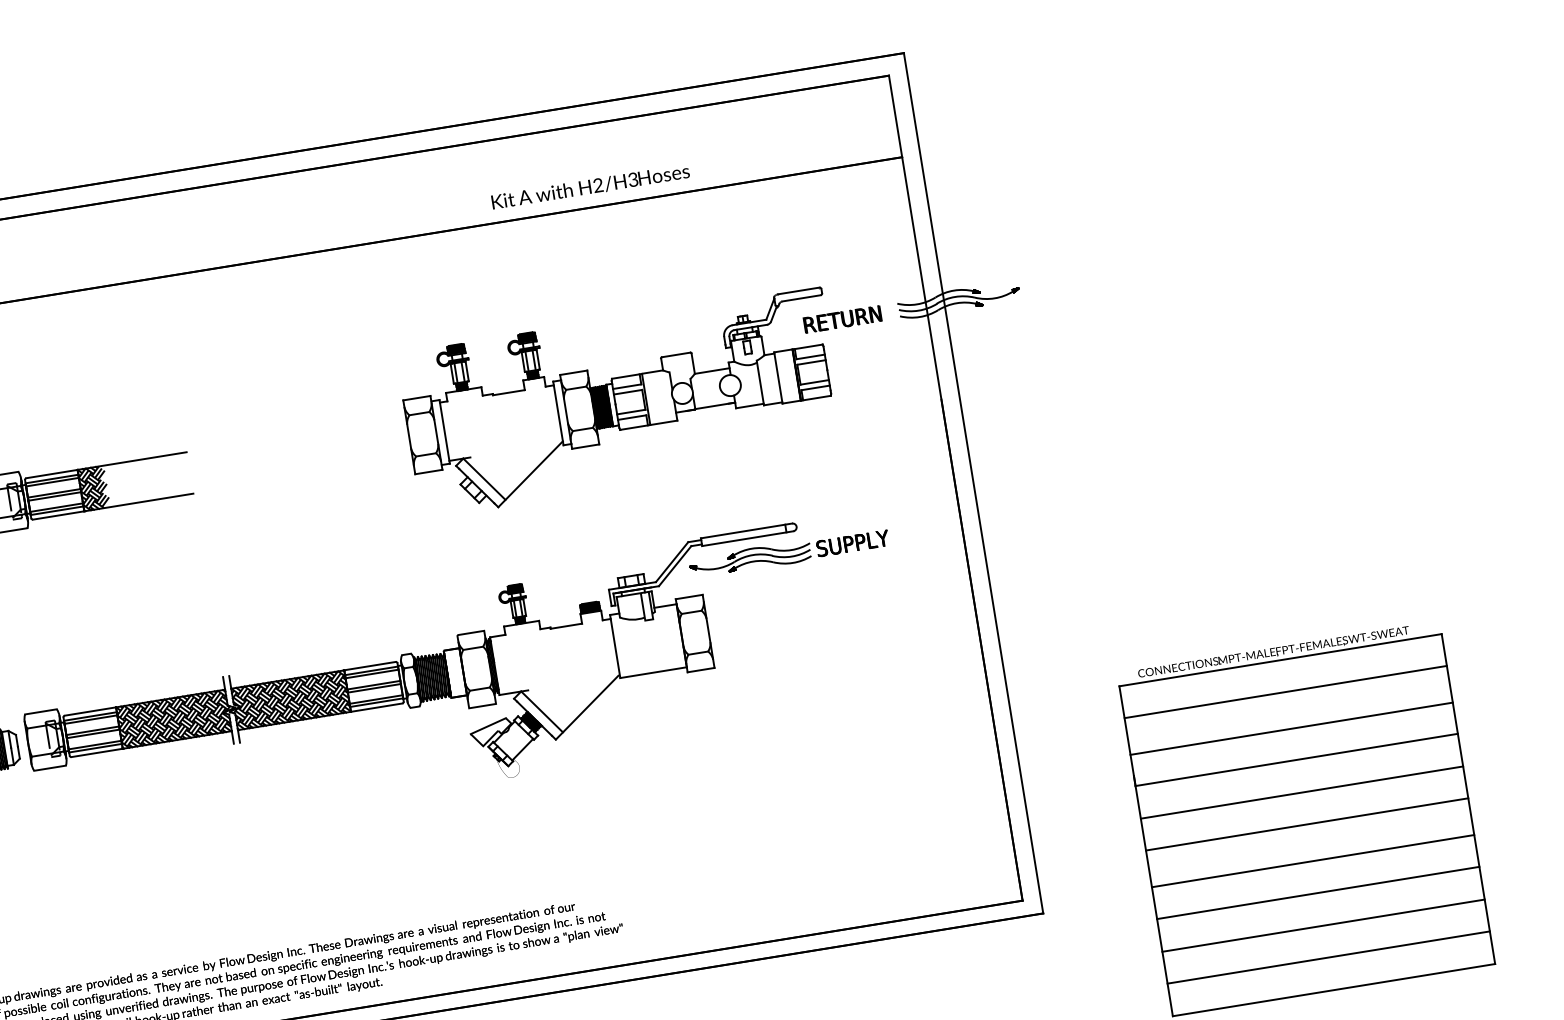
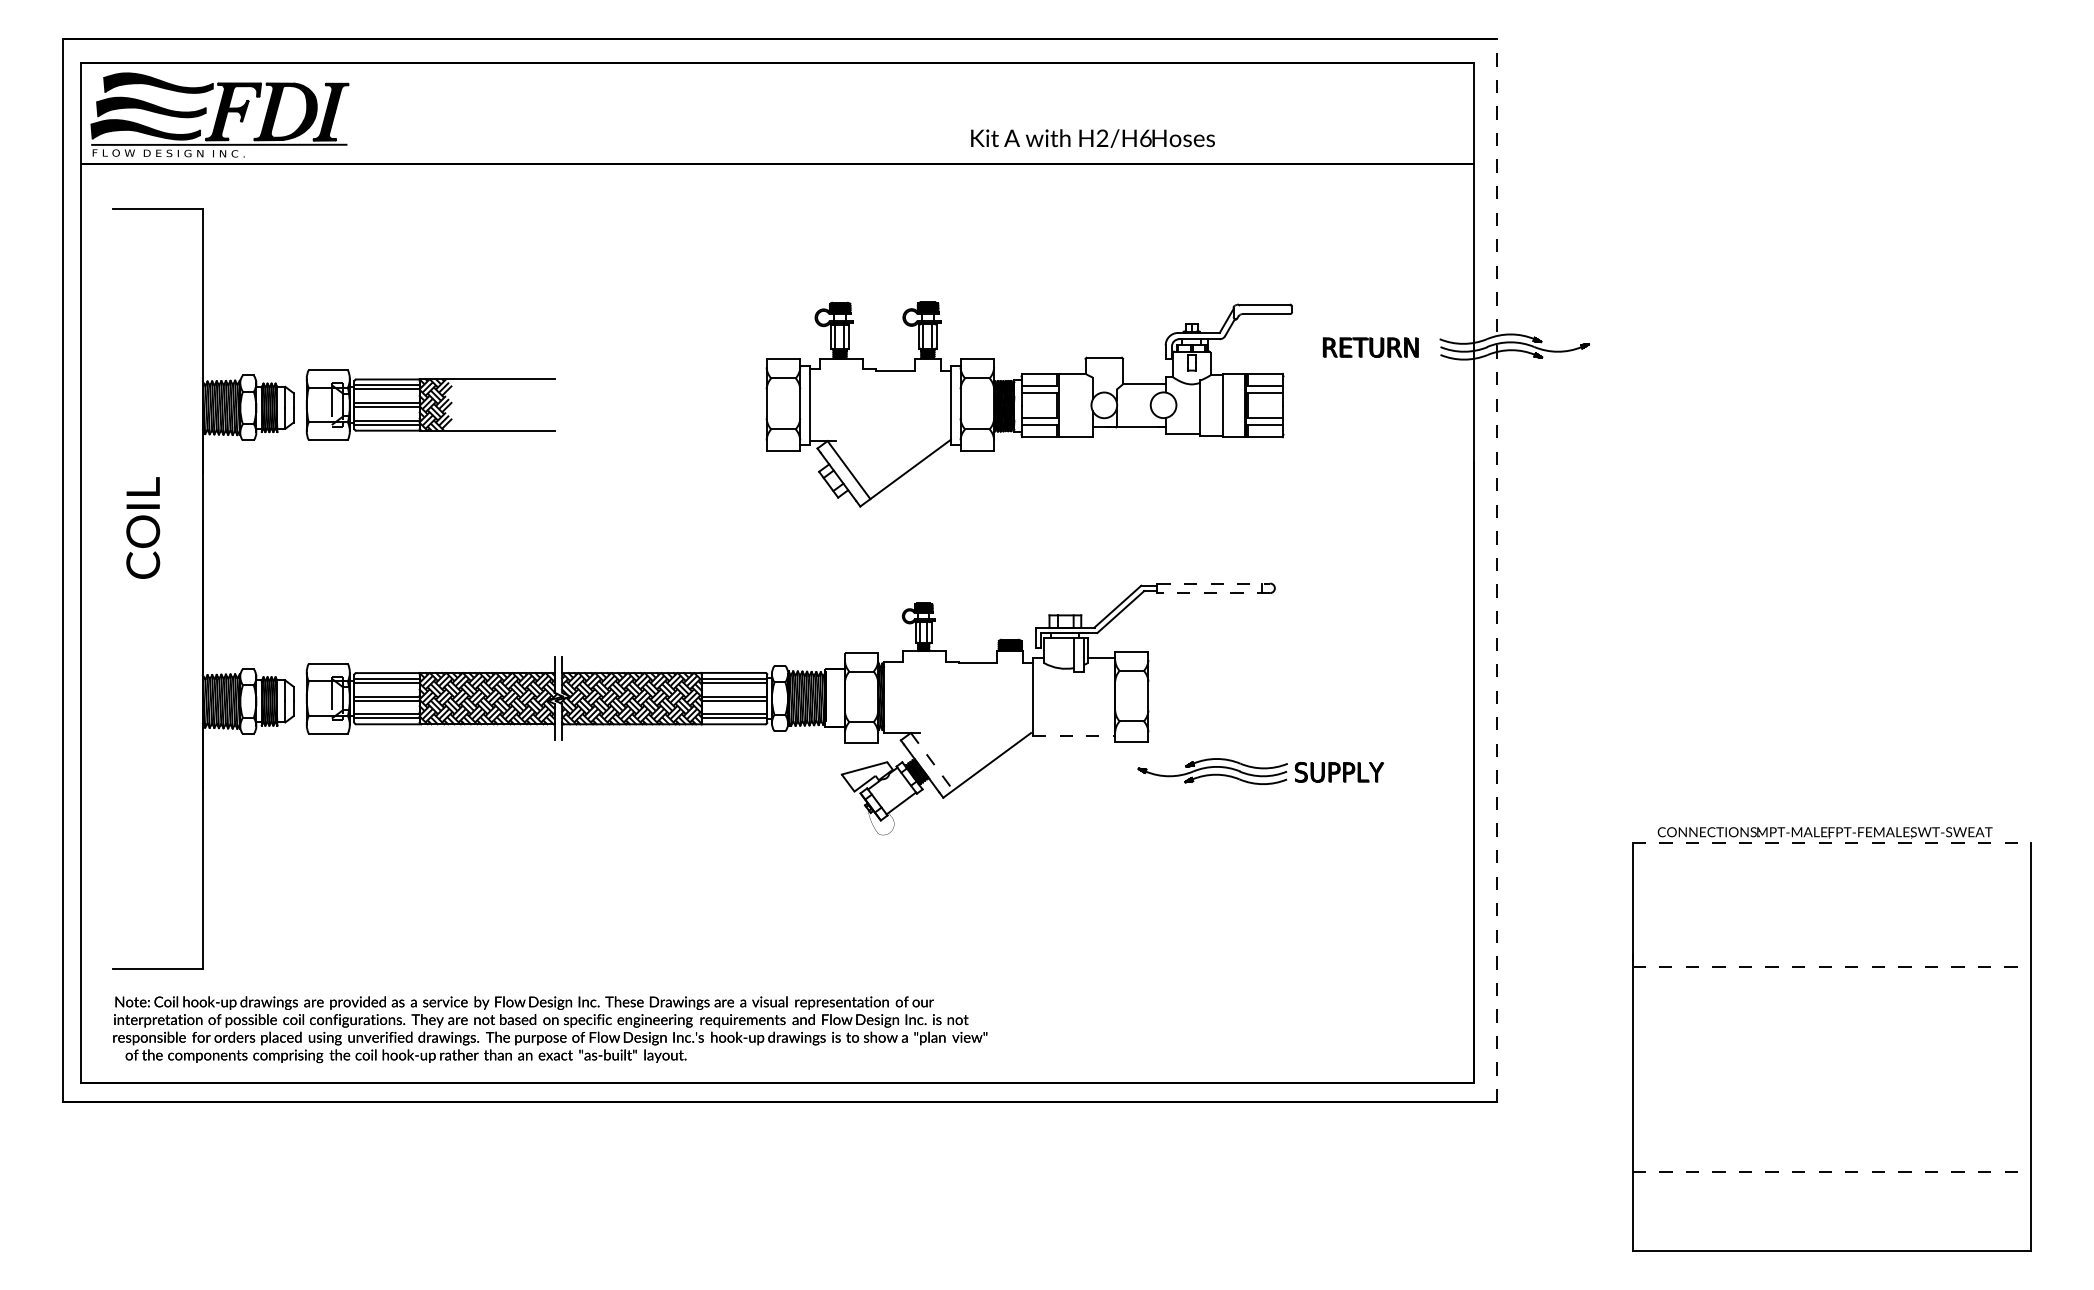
text: (632, 179) -> (1145, 137), H2/H3 -> H2/H6
part: (621, 402) -> (1028, 404), moved
line: (973, 483) -> (1496, 570), solid -> dashed
line: (747, 530) -> (1214, 583), solid -> dashed
line: (747, 539) -> (1213, 593), solid -> dashed
part: (788, 553) -> (1260, 771), moved
line: (1281, 660) -> (1832, 843), solid -> dashed
line: (653, 672) -> (1074, 736), solid -> dashed
line: (1285, 691) -> (1831, 882), removed
line: (542, 711) -> (932, 761), solid -> dashed
line: (1291, 729) -> (1831, 928), removed
line: (1297, 759) -> (1832, 966), solid -> dashed
line: (1301, 792) -> (1831, 1007), removed
line: (1306, 824) -> (1831, 1046), removed
line: (1312, 860) -> (1831, 1091), removed
line: (1317, 893) -> (1831, 1131), removed
line: (1324, 925) -> (1832, 1171), solid -> dashed
line: (1328, 957) -> (1831, 1211), removed

